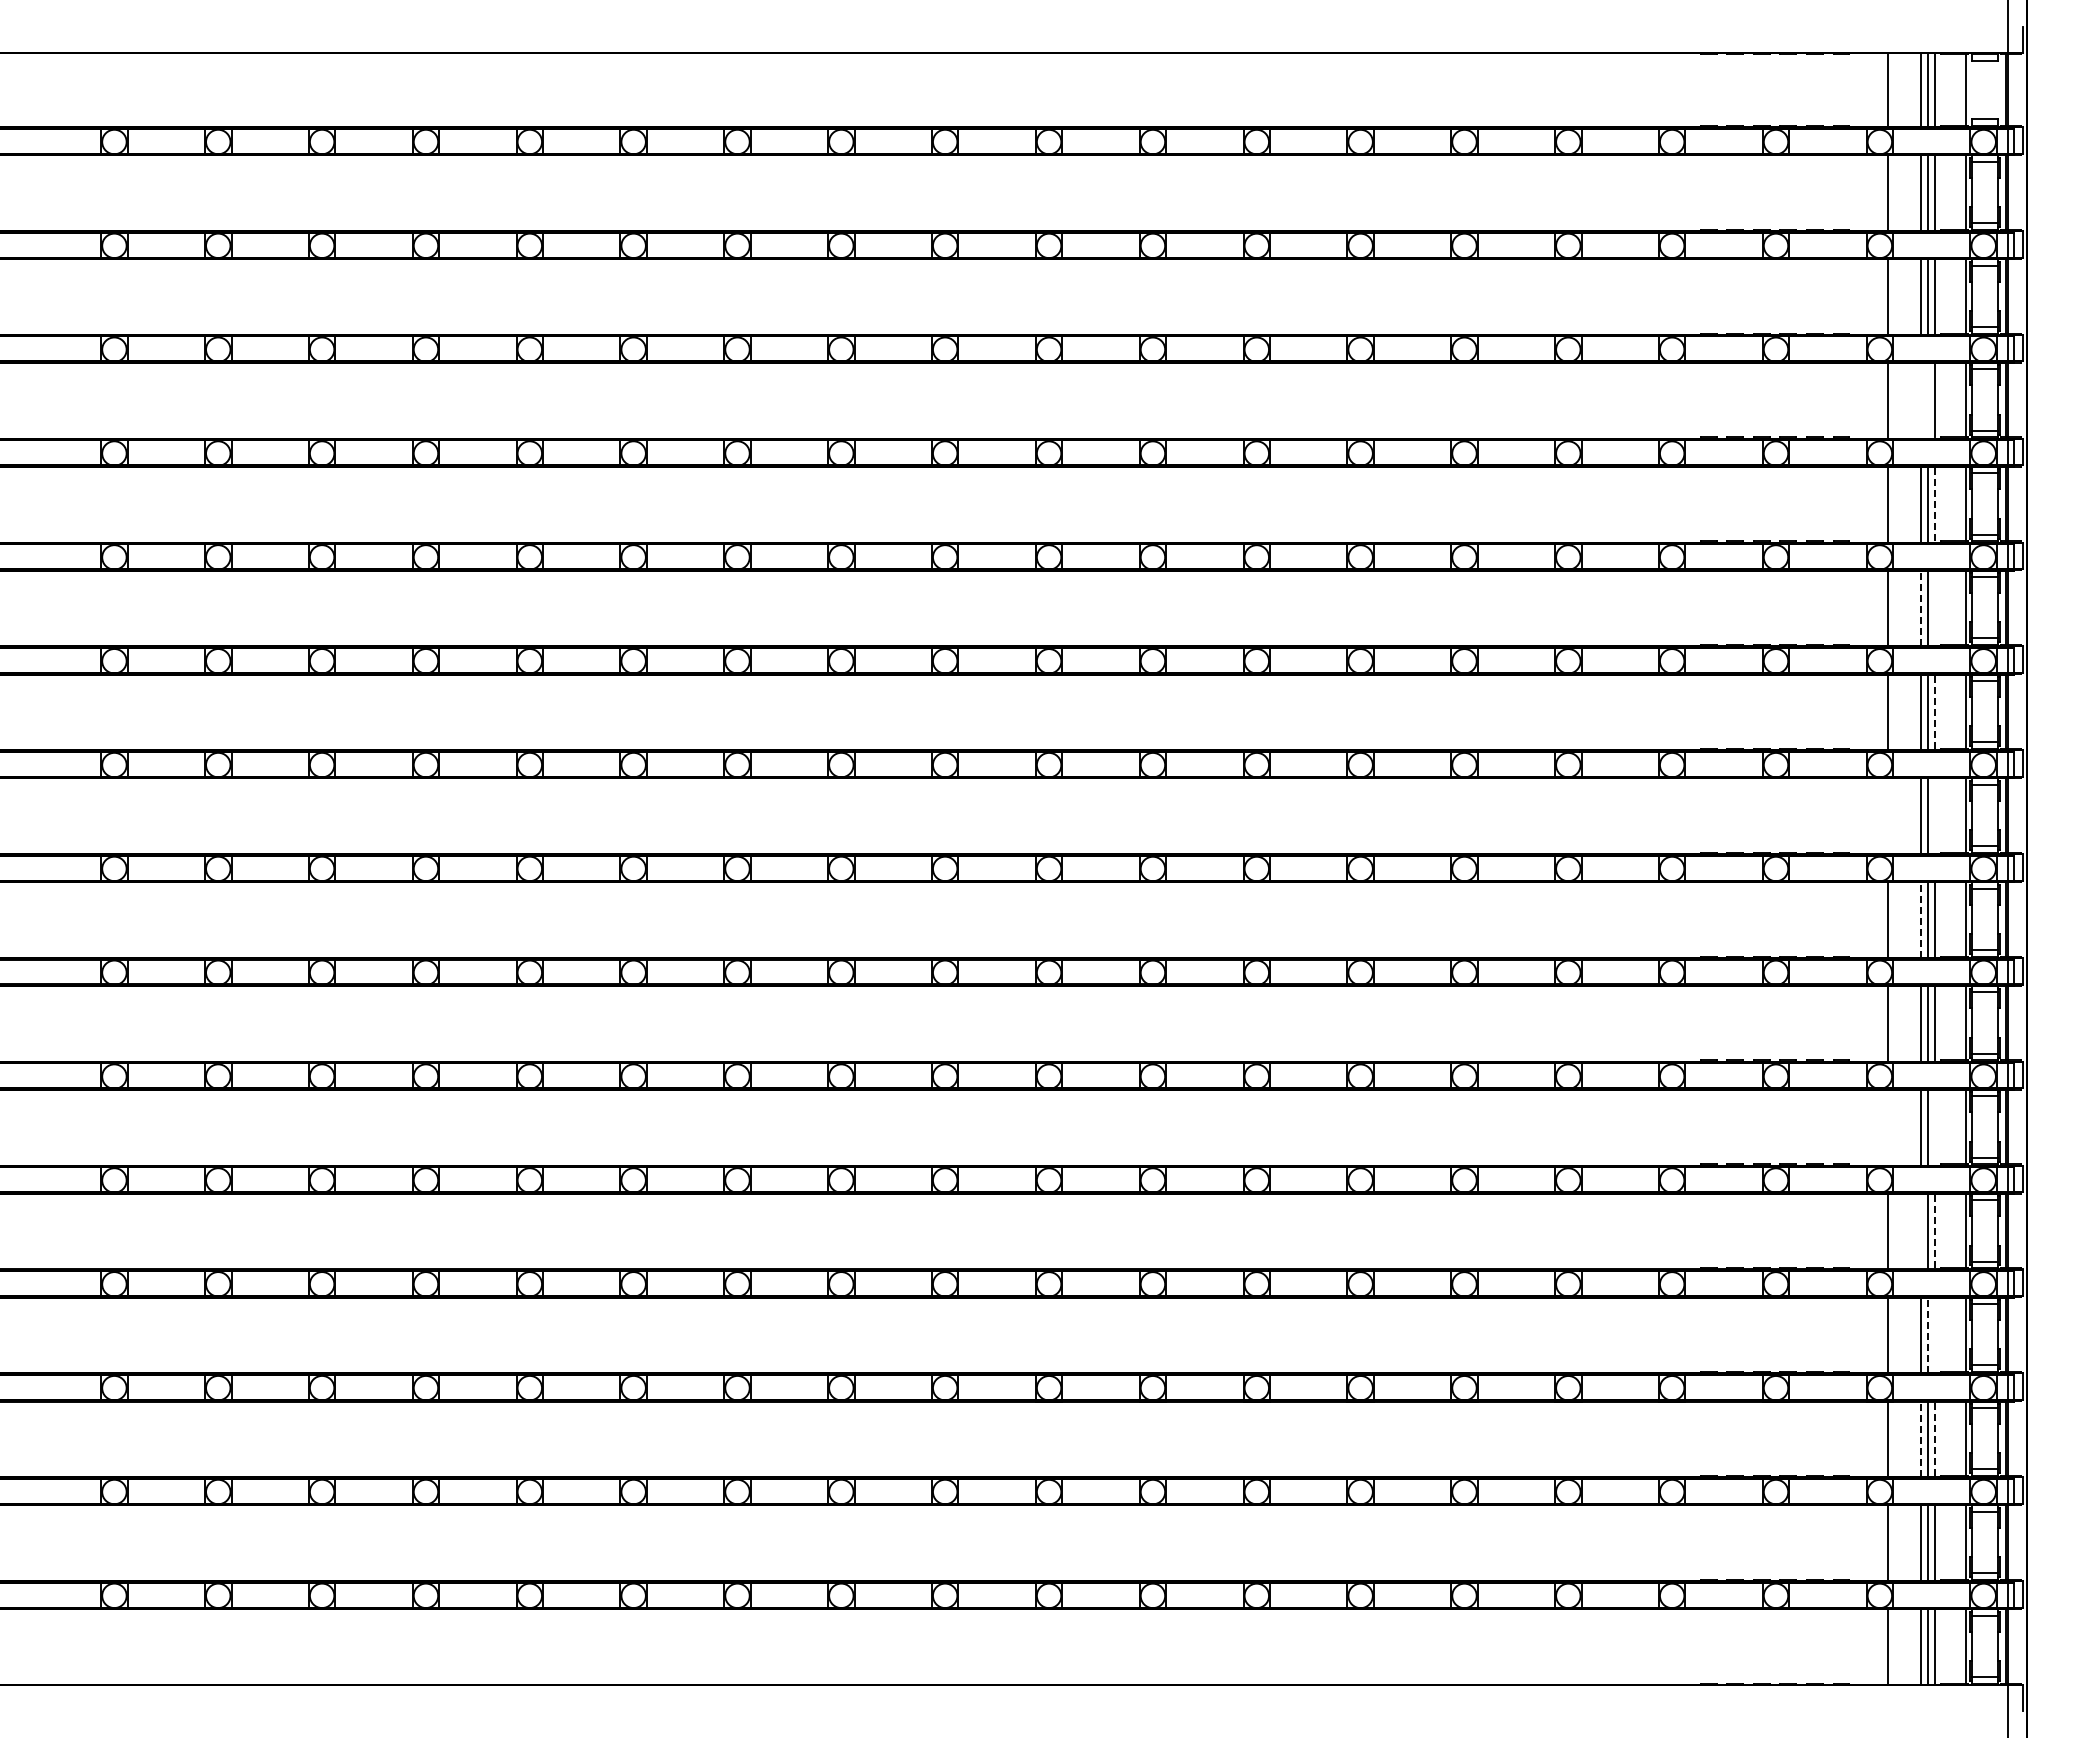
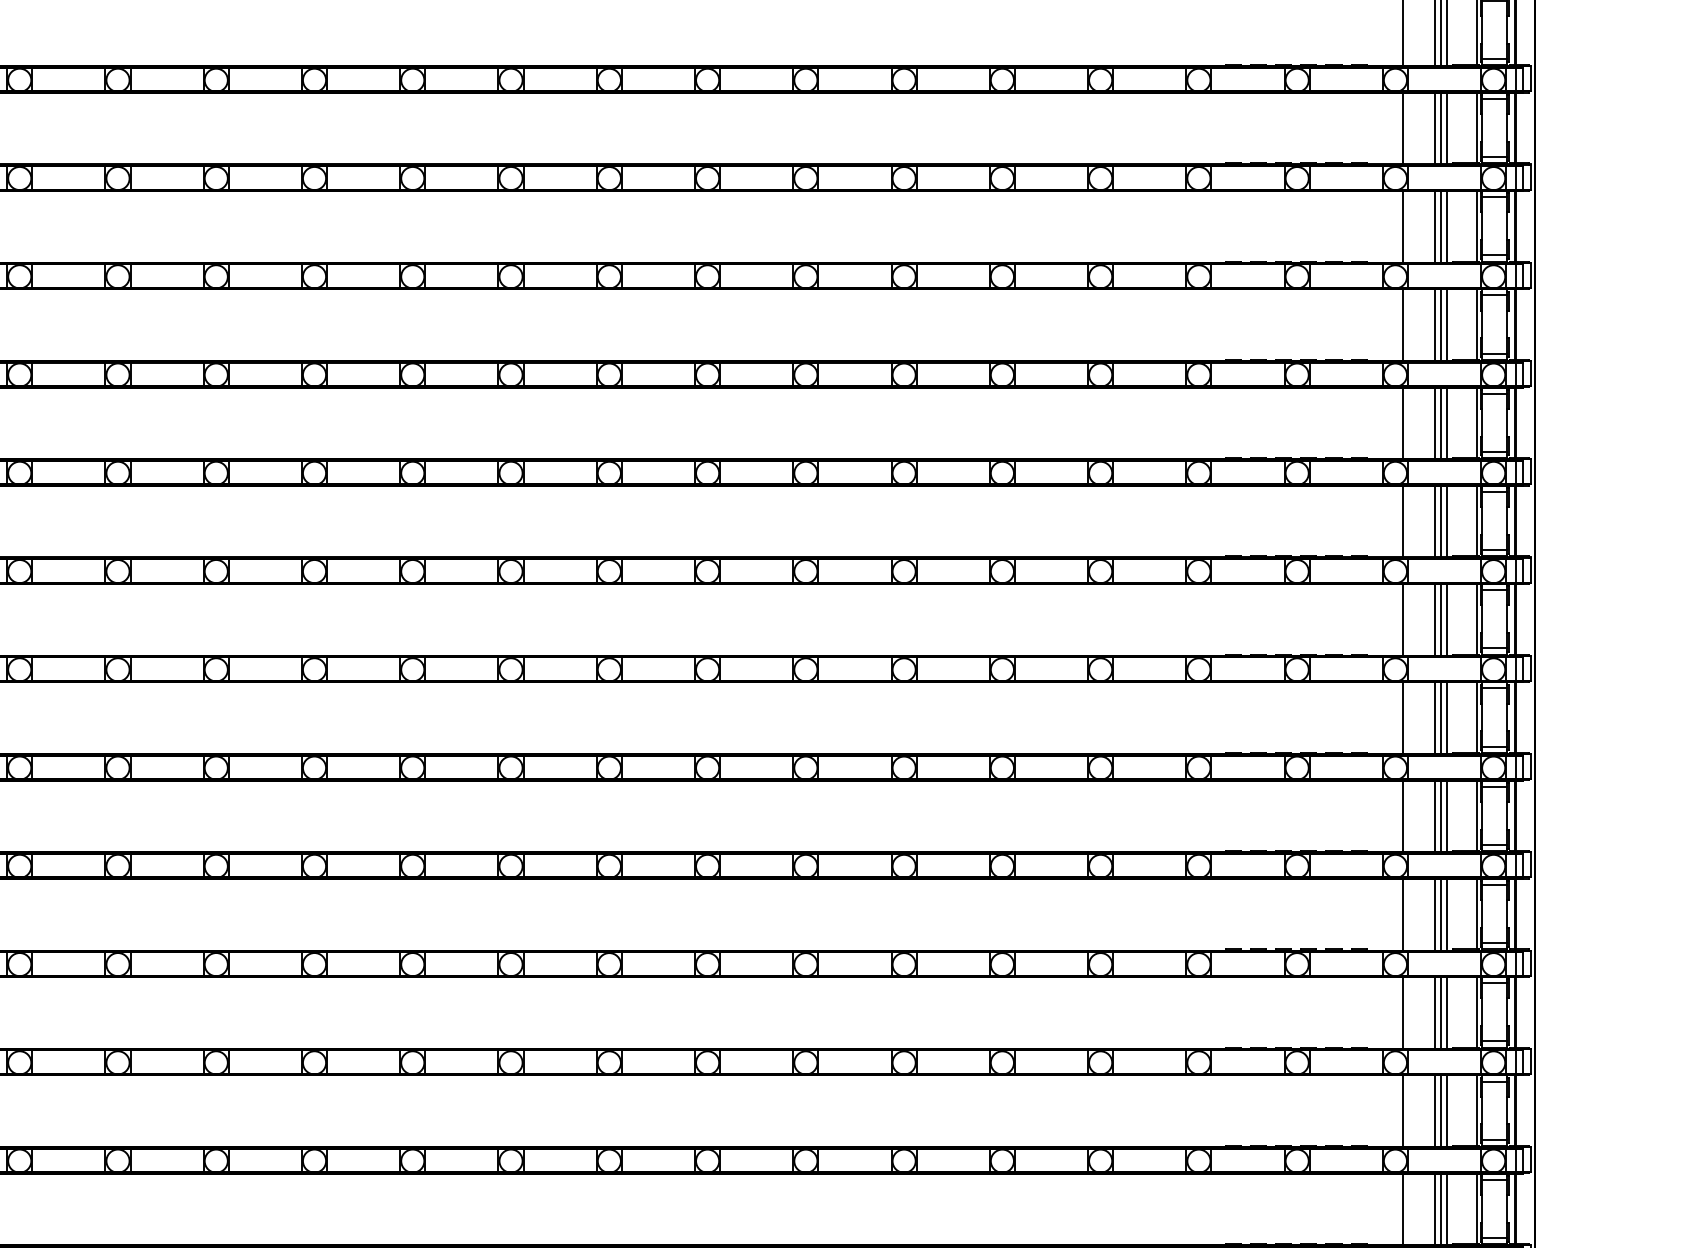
line: (1921, 399) -> (1434, 127), added
line: (1927, 399) -> (1440, 127), added
line: (1934, 503) -> (1447, 225), dashed -> solid
line: (1921, 607) -> (1434, 324), dashed -> solid
line: (1934, 607) -> (1447, 324), added
line: (1934, 711) -> (1447, 422), dashed -> solid
line: (1888, 815) -> (1403, 521), added
line: (1934, 815) -> (1447, 521), added
line: (1921, 919) -> (1434, 619), dashed -> solid
line: (1888, 1126) -> (1403, 815), added
line: (1934, 1126) -> (1447, 815), added
line: (1921, 1230) -> (1434, 913), added
line: (1934, 1230) -> (1447, 913), dashed -> solid
line: (1927, 1334) -> (1440, 1012), dashed -> solid
line: (1934, 1334) -> (1447, 1012), added
line: (1921, 1438) -> (1434, 1110), dashed -> solid
line: (1934, 1438) -> (1447, 1110), dashed -> solid

